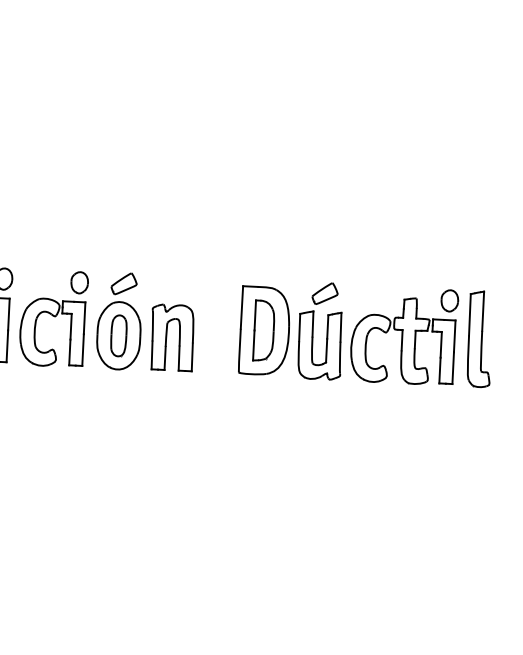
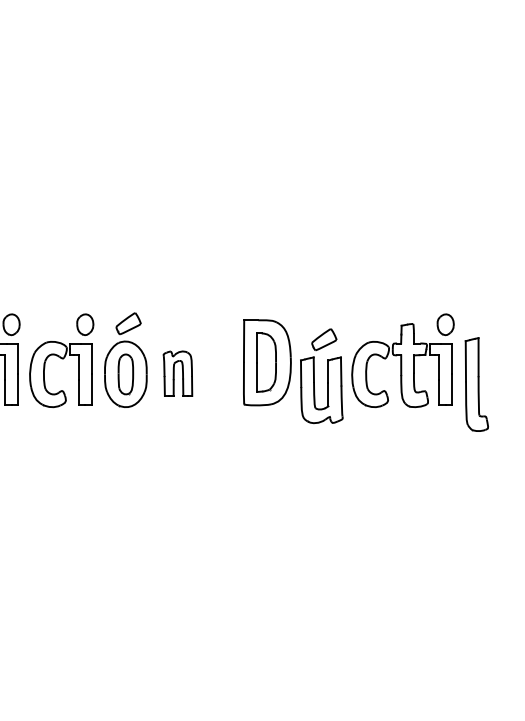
part: (320, 331) -> (321, 376), moved
part: (171, 337) -> (177, 373), size x0.7
part: (479, 339) -> (476, 384), moved

